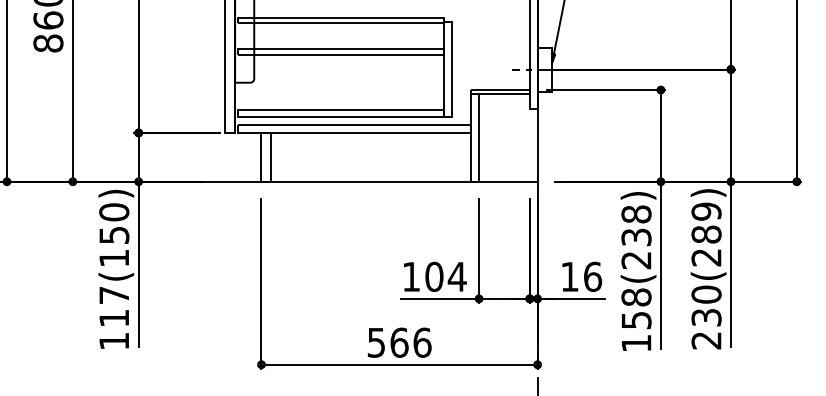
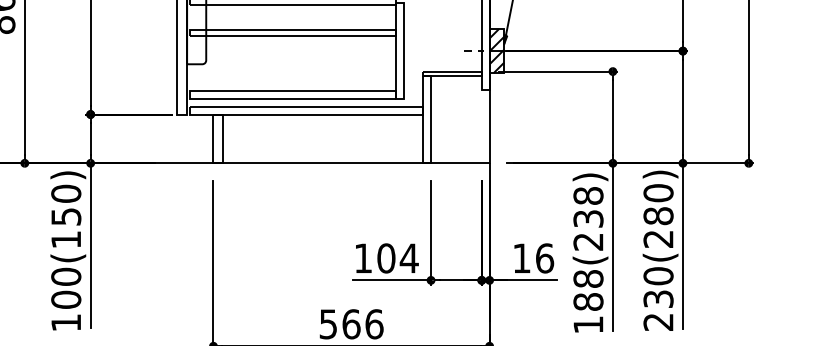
hatch: (544, 69) -> (496, 51), added
text: (706, 211) -> (658, 193), 230(289) -> 230(280)
text: (114, 306) -> (66, 288), 117(150) -> 100(150)
text: (636, 320) -> (588, 302), 158(238) -> 188(238)

